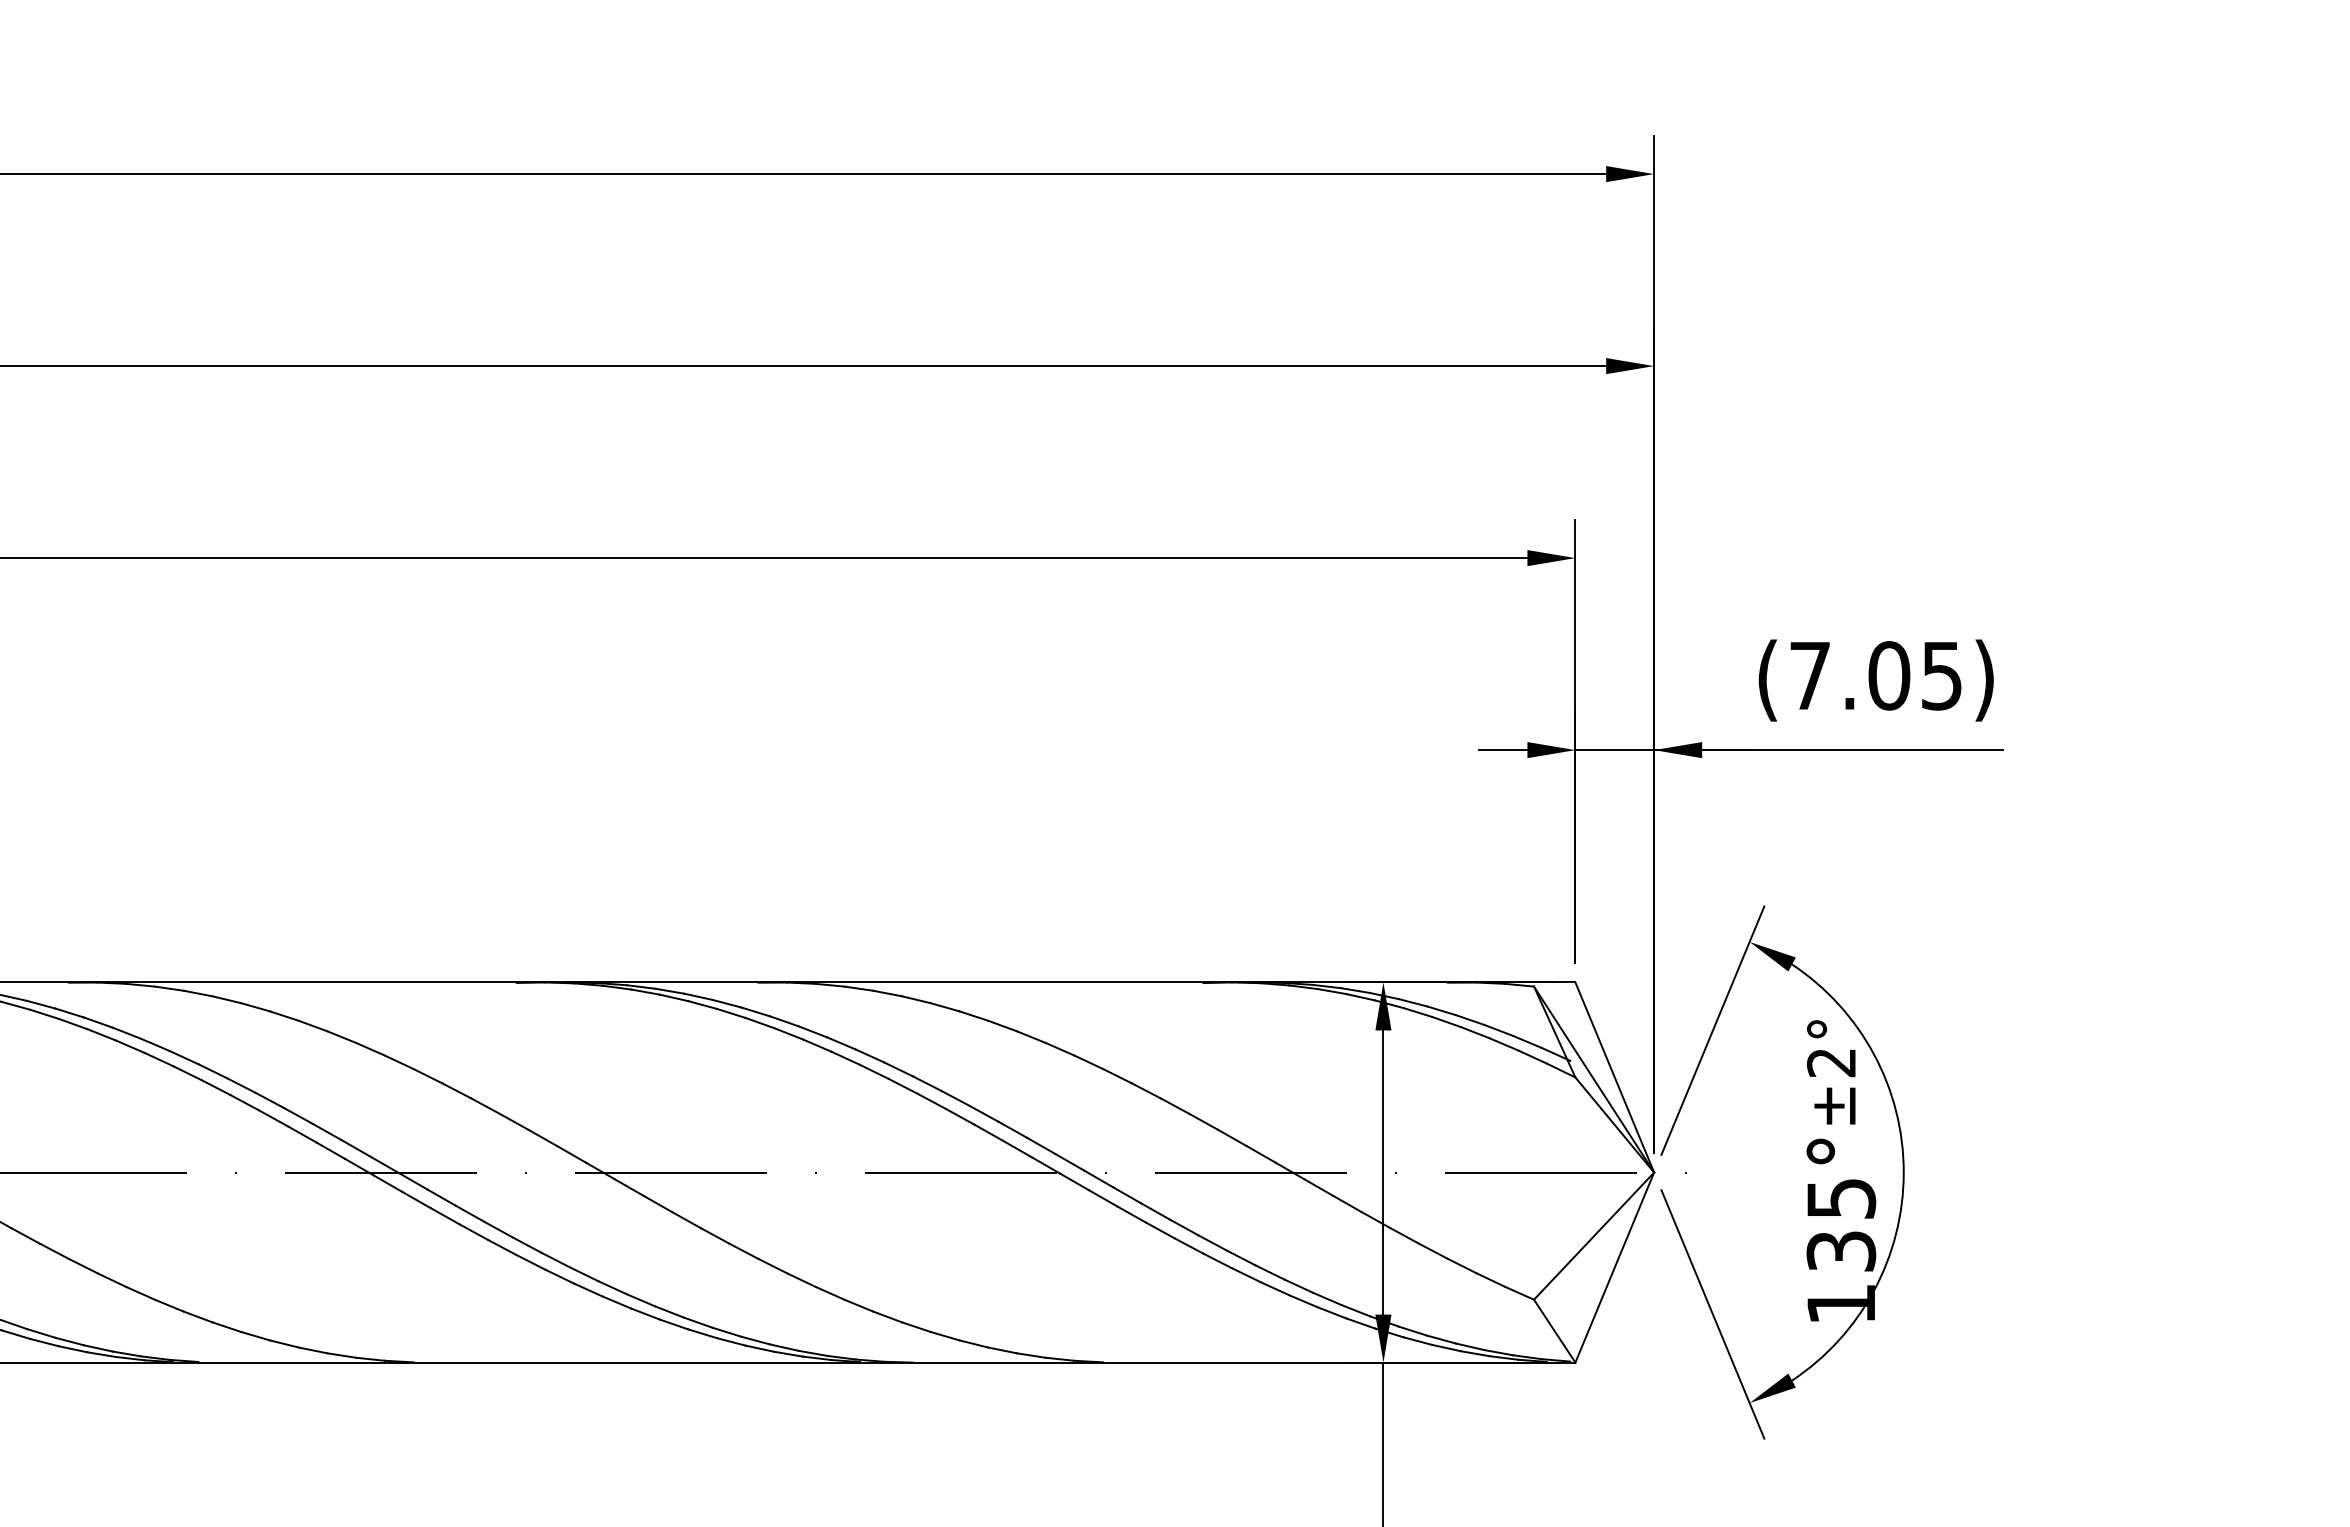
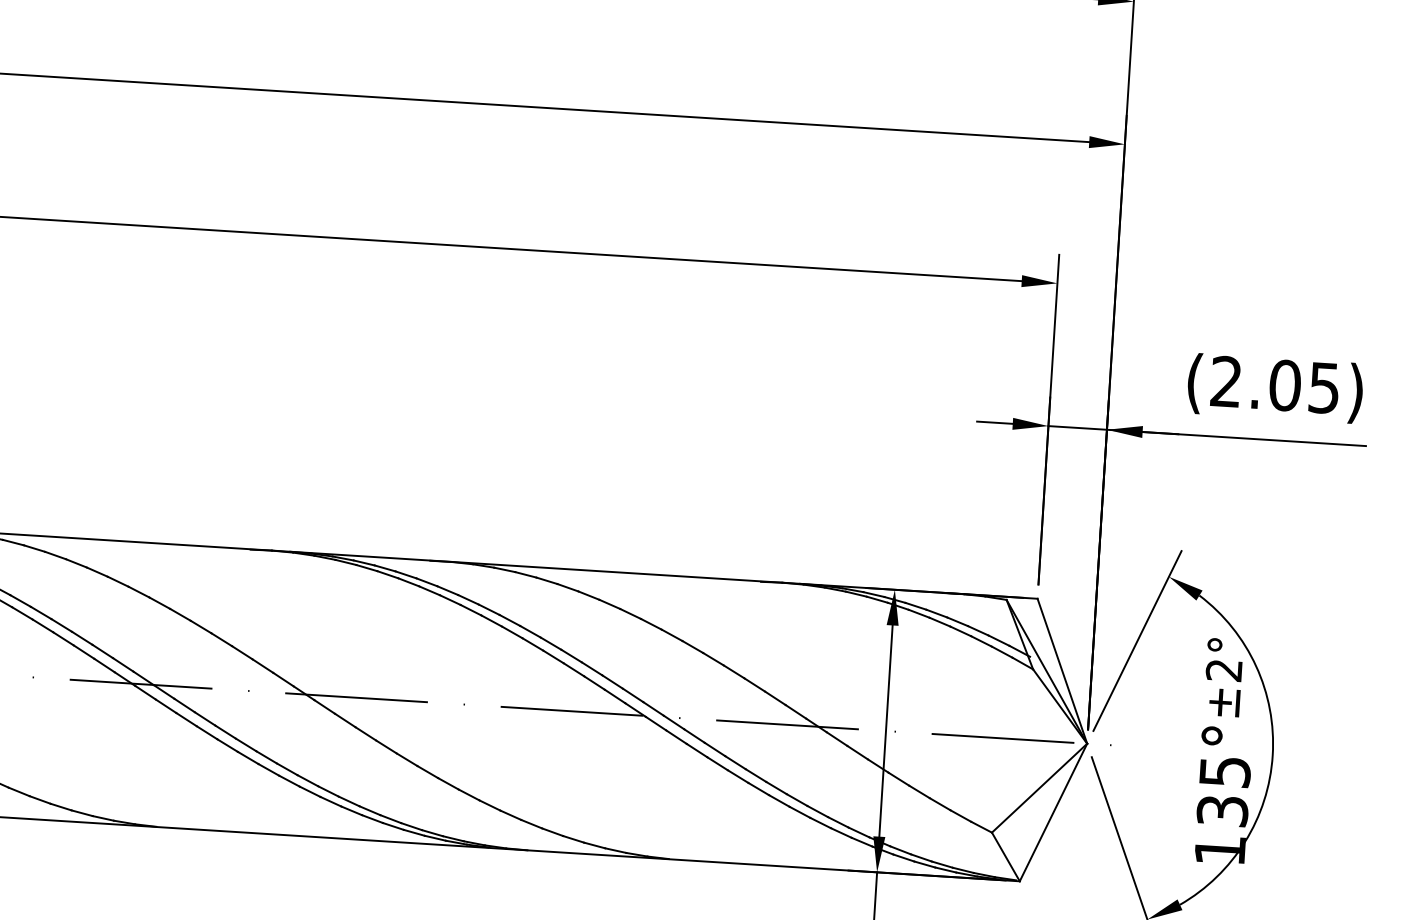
text: (1809, 675) -> (1225, 381), (7.05) -> (2.05)

